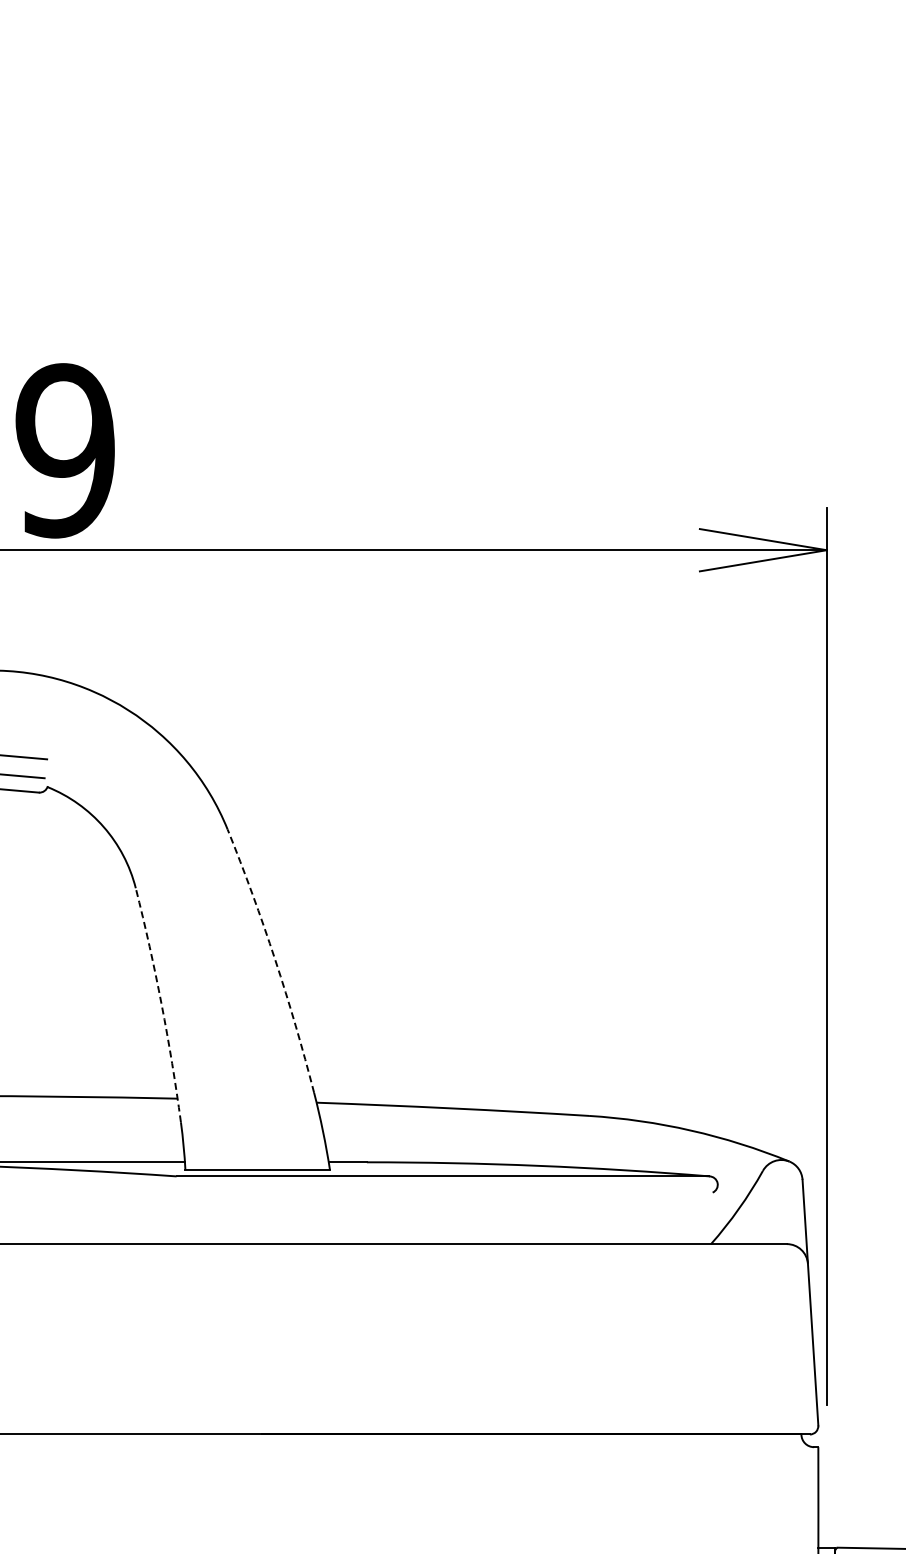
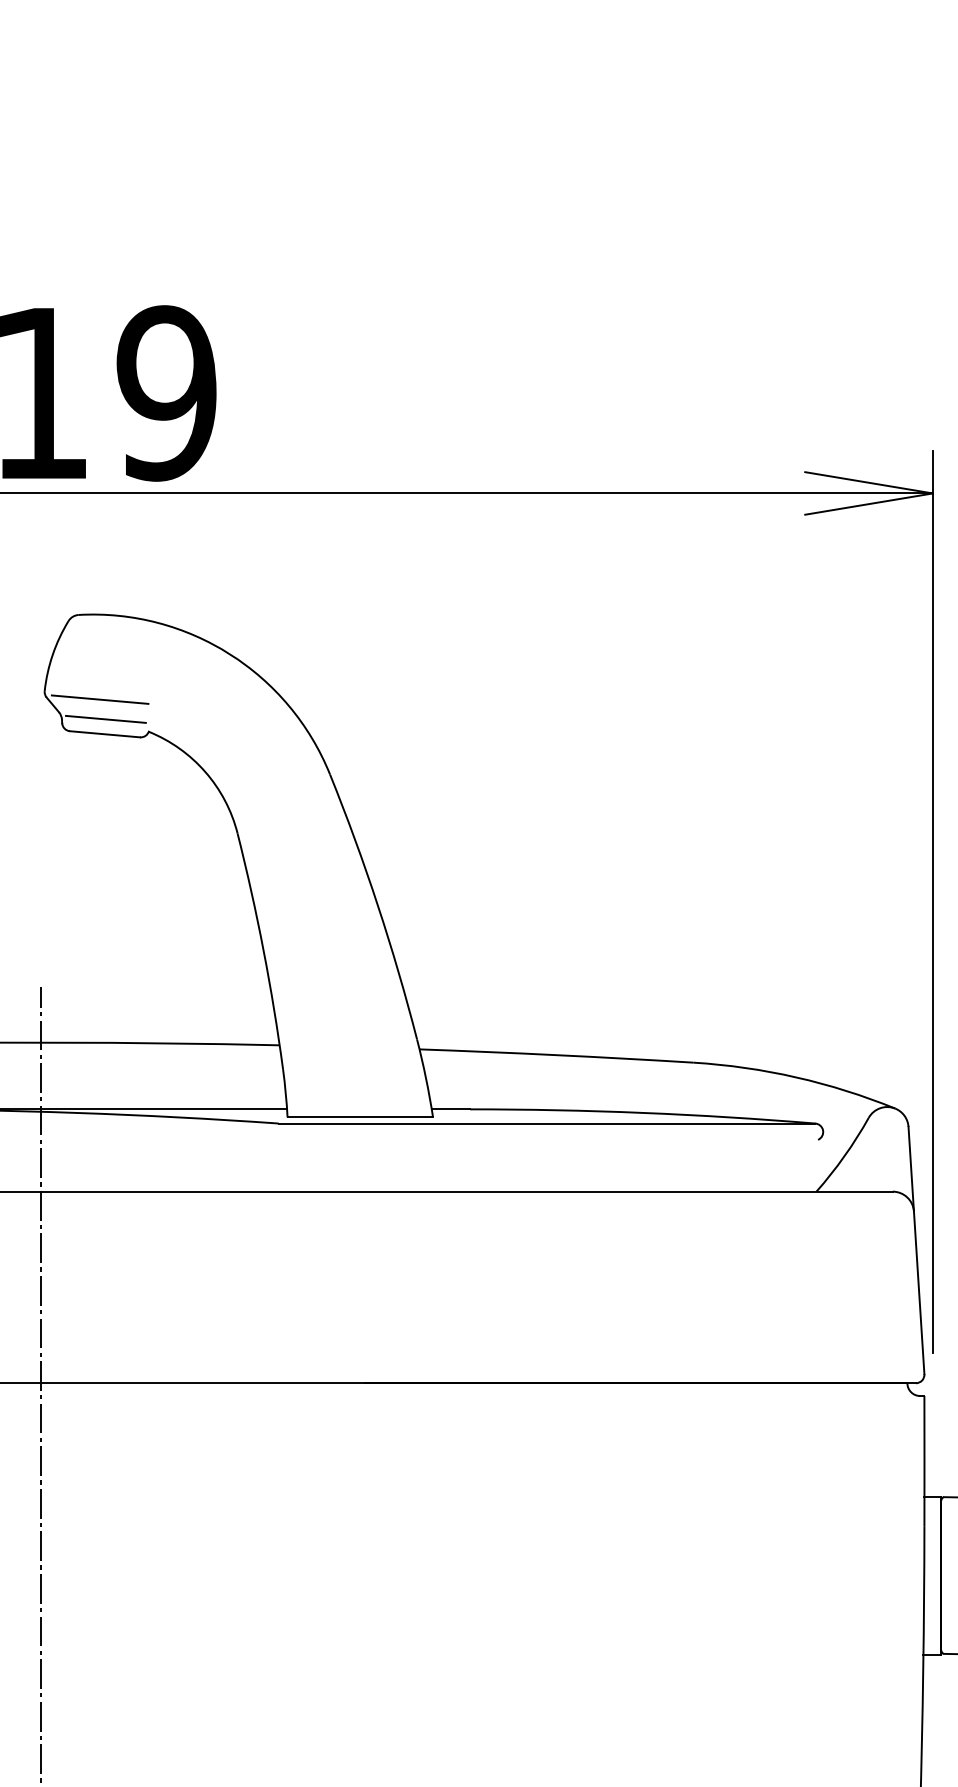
arc: (274, 959) -> (377, 905), dashed -> solid
arc: (161, 1004) -> (263, 950), dashed -> solid

